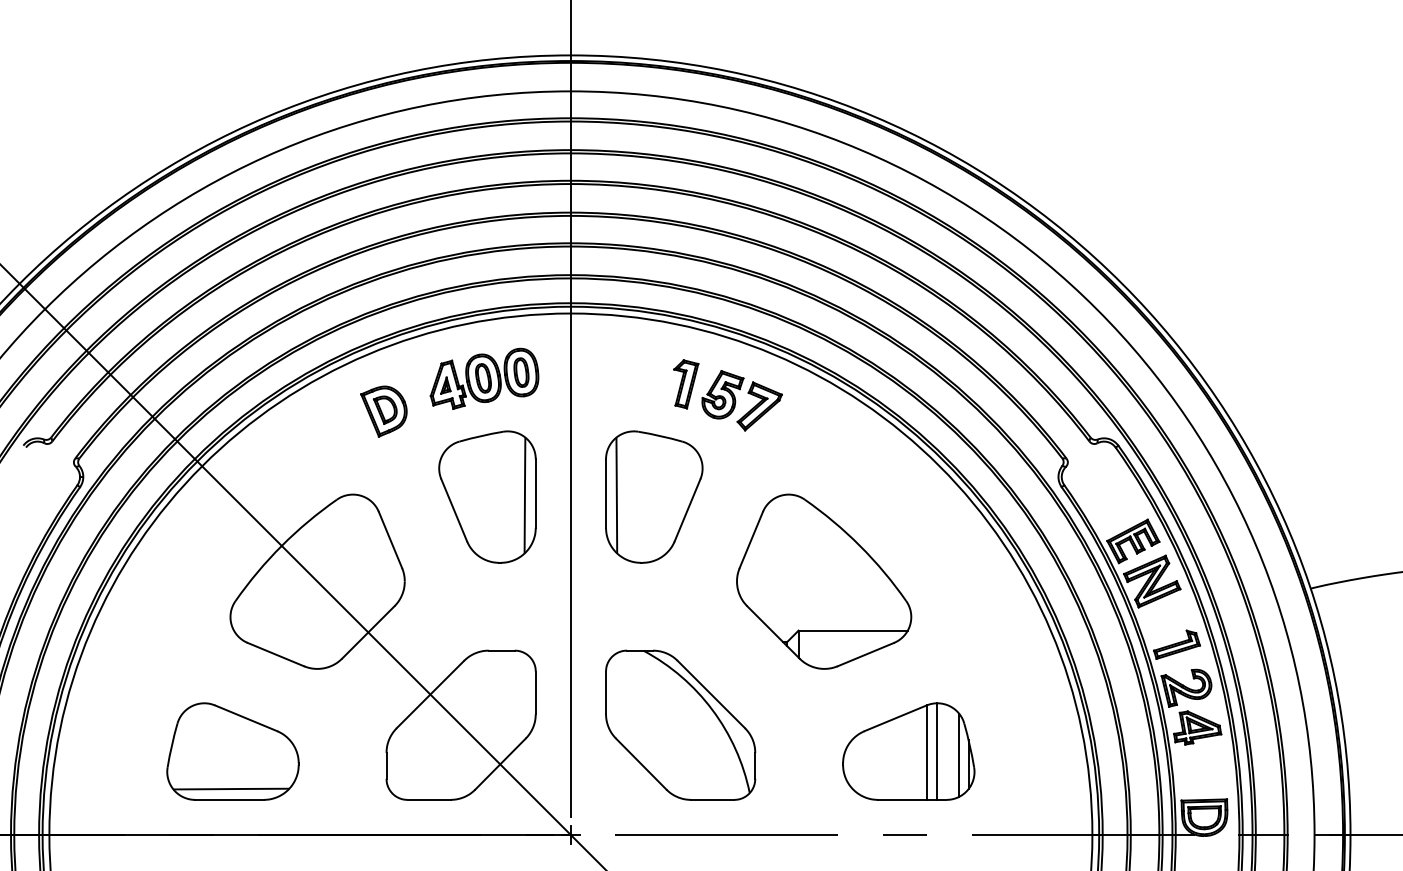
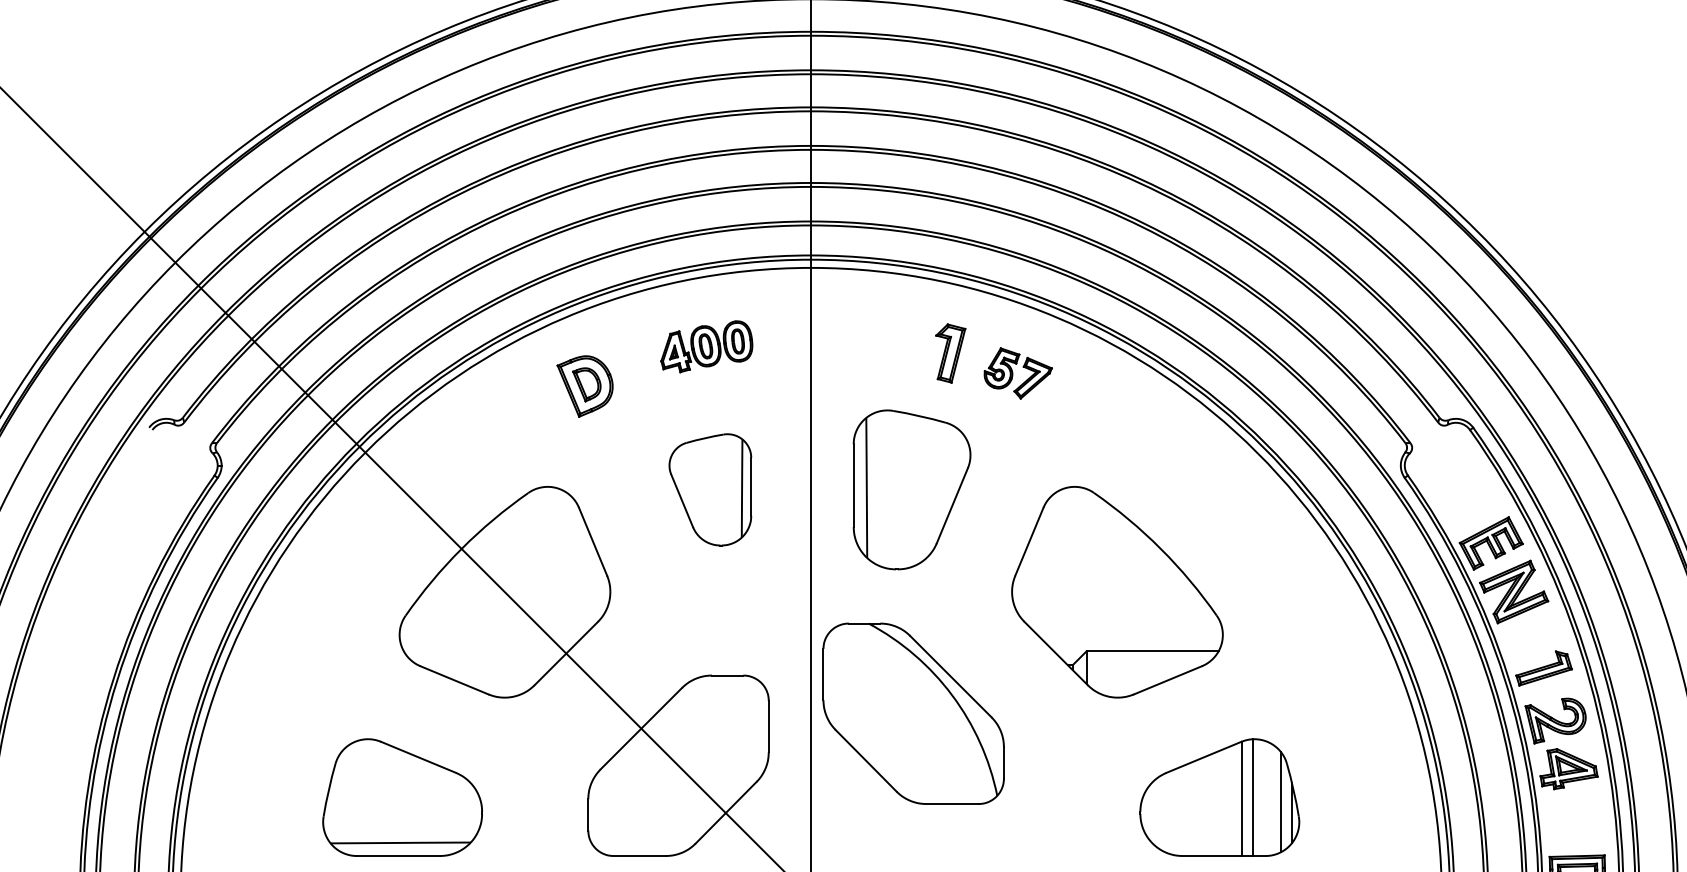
part: (484, 378) -> (706, 346), size x0.7
part: (741, 400) -> (1017, 373), size x0.7
part: (487, 496) -> (710, 489), size x0.7
part: (680, 724) -> (913, 712), moved

